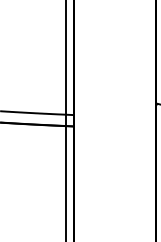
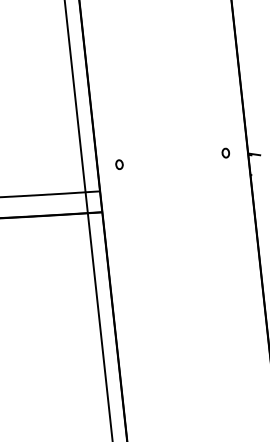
part: (85, 101) -> (118, 164), added
part: (143, 101) -> (225, 152), added

